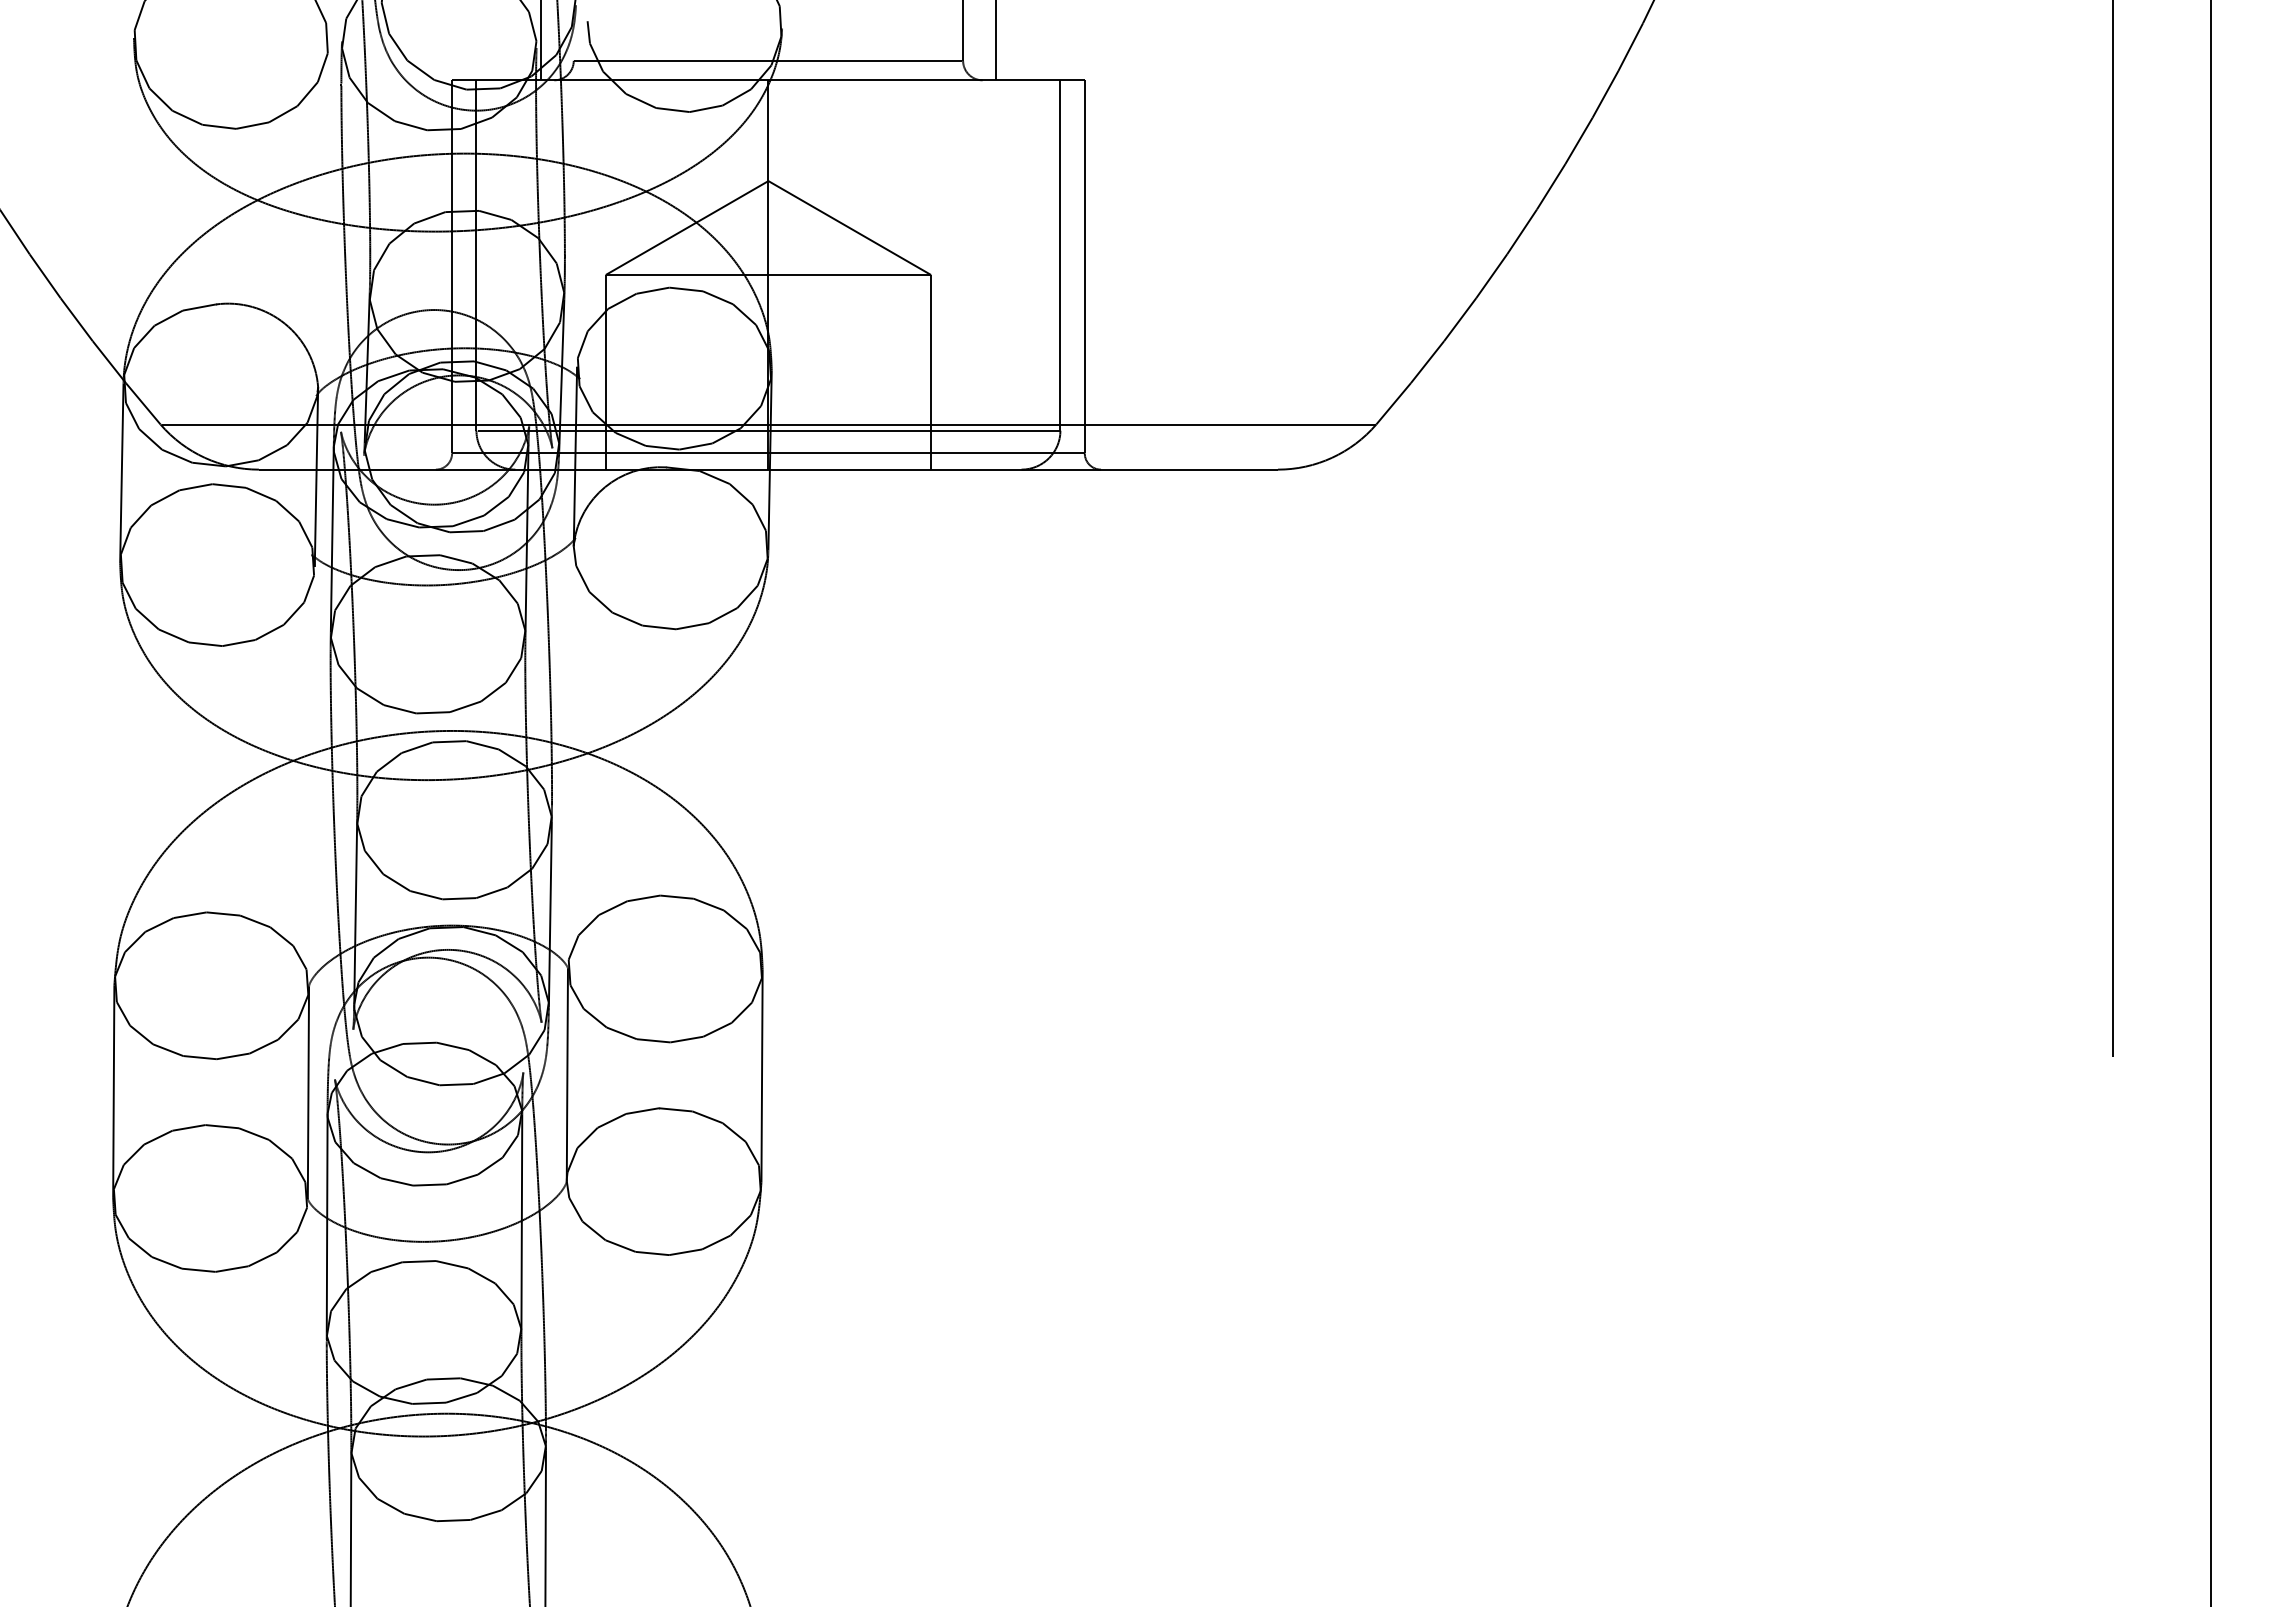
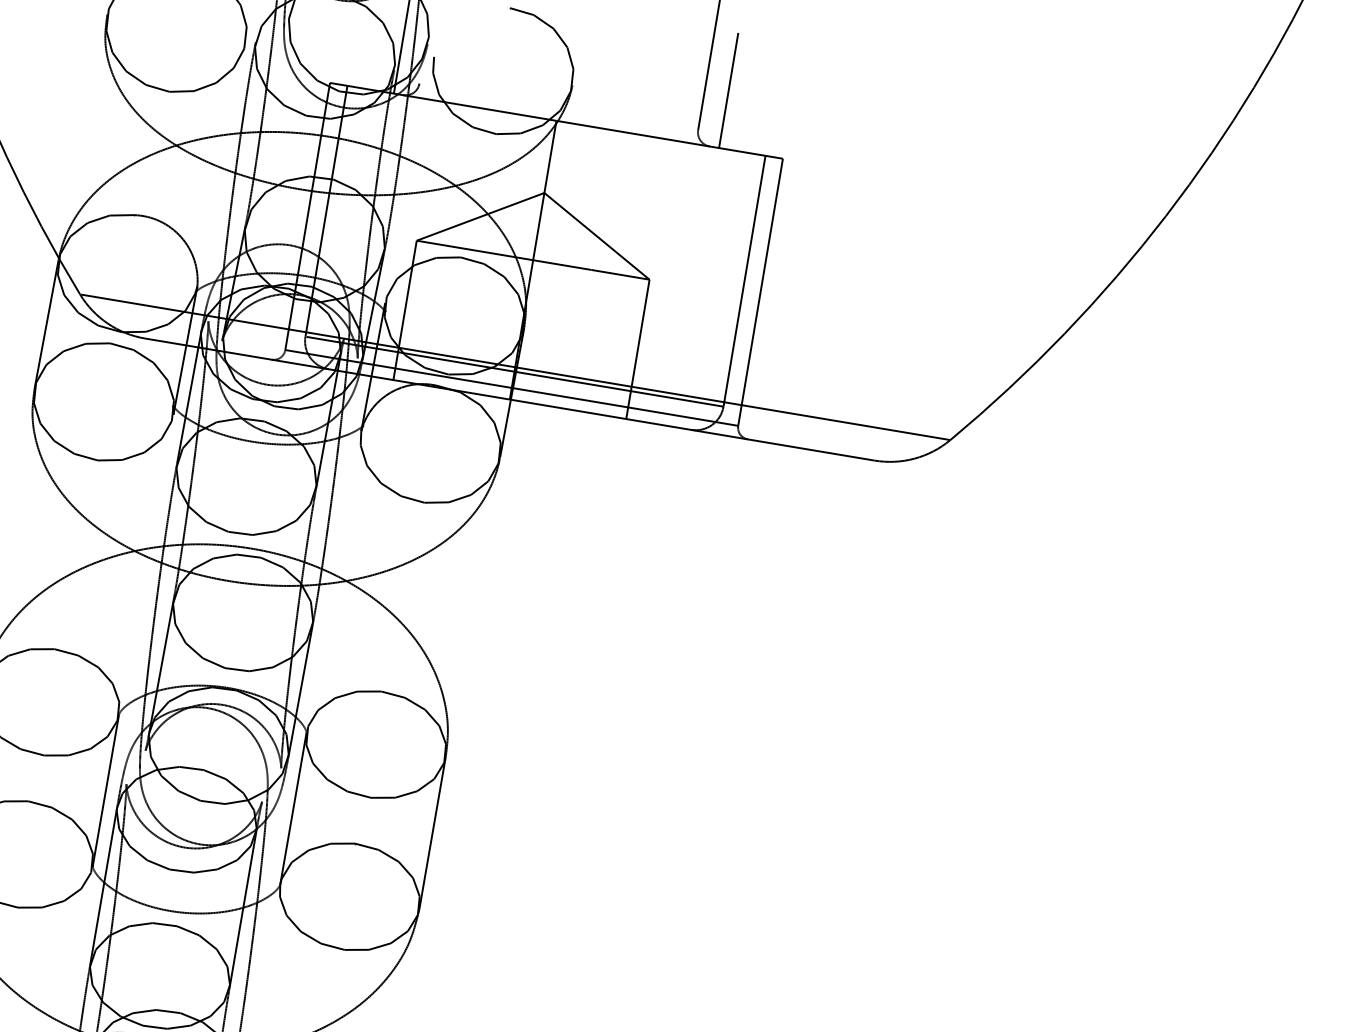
line: (767, 60) -> (558, 106), removed

